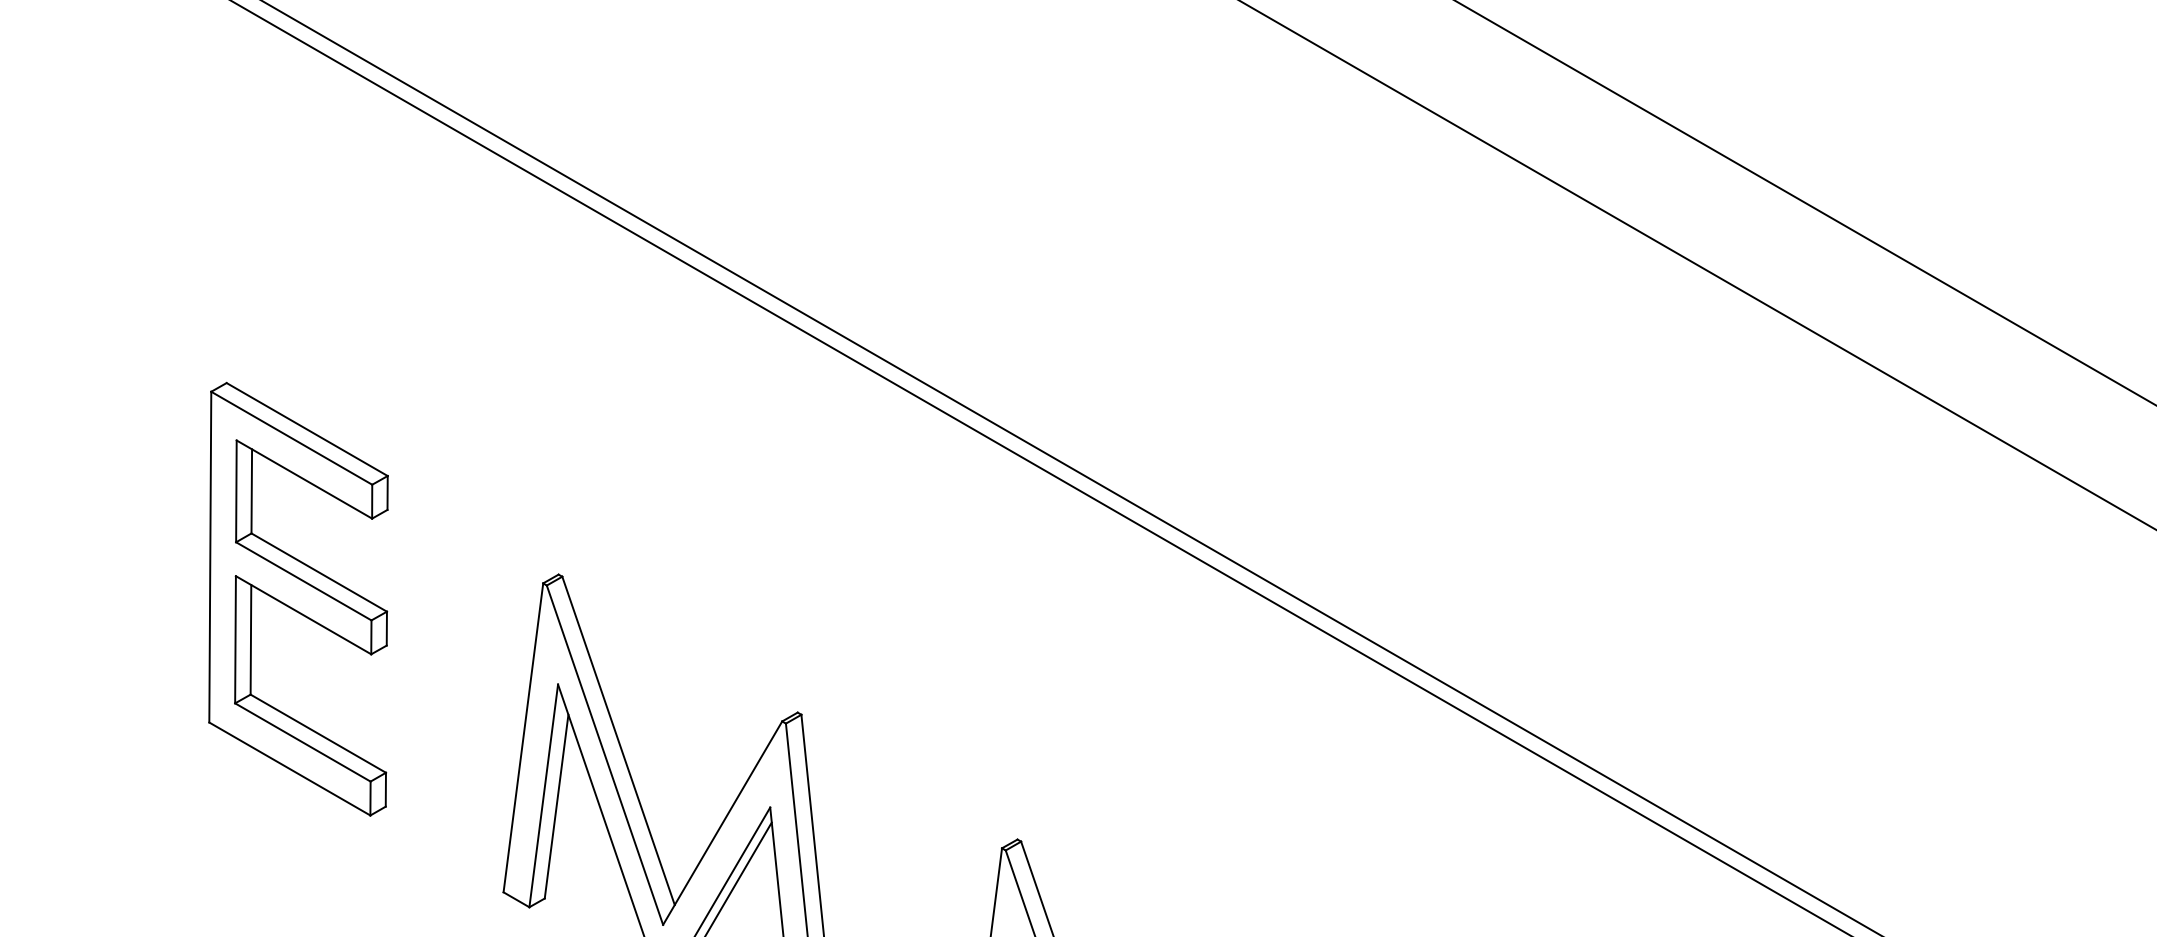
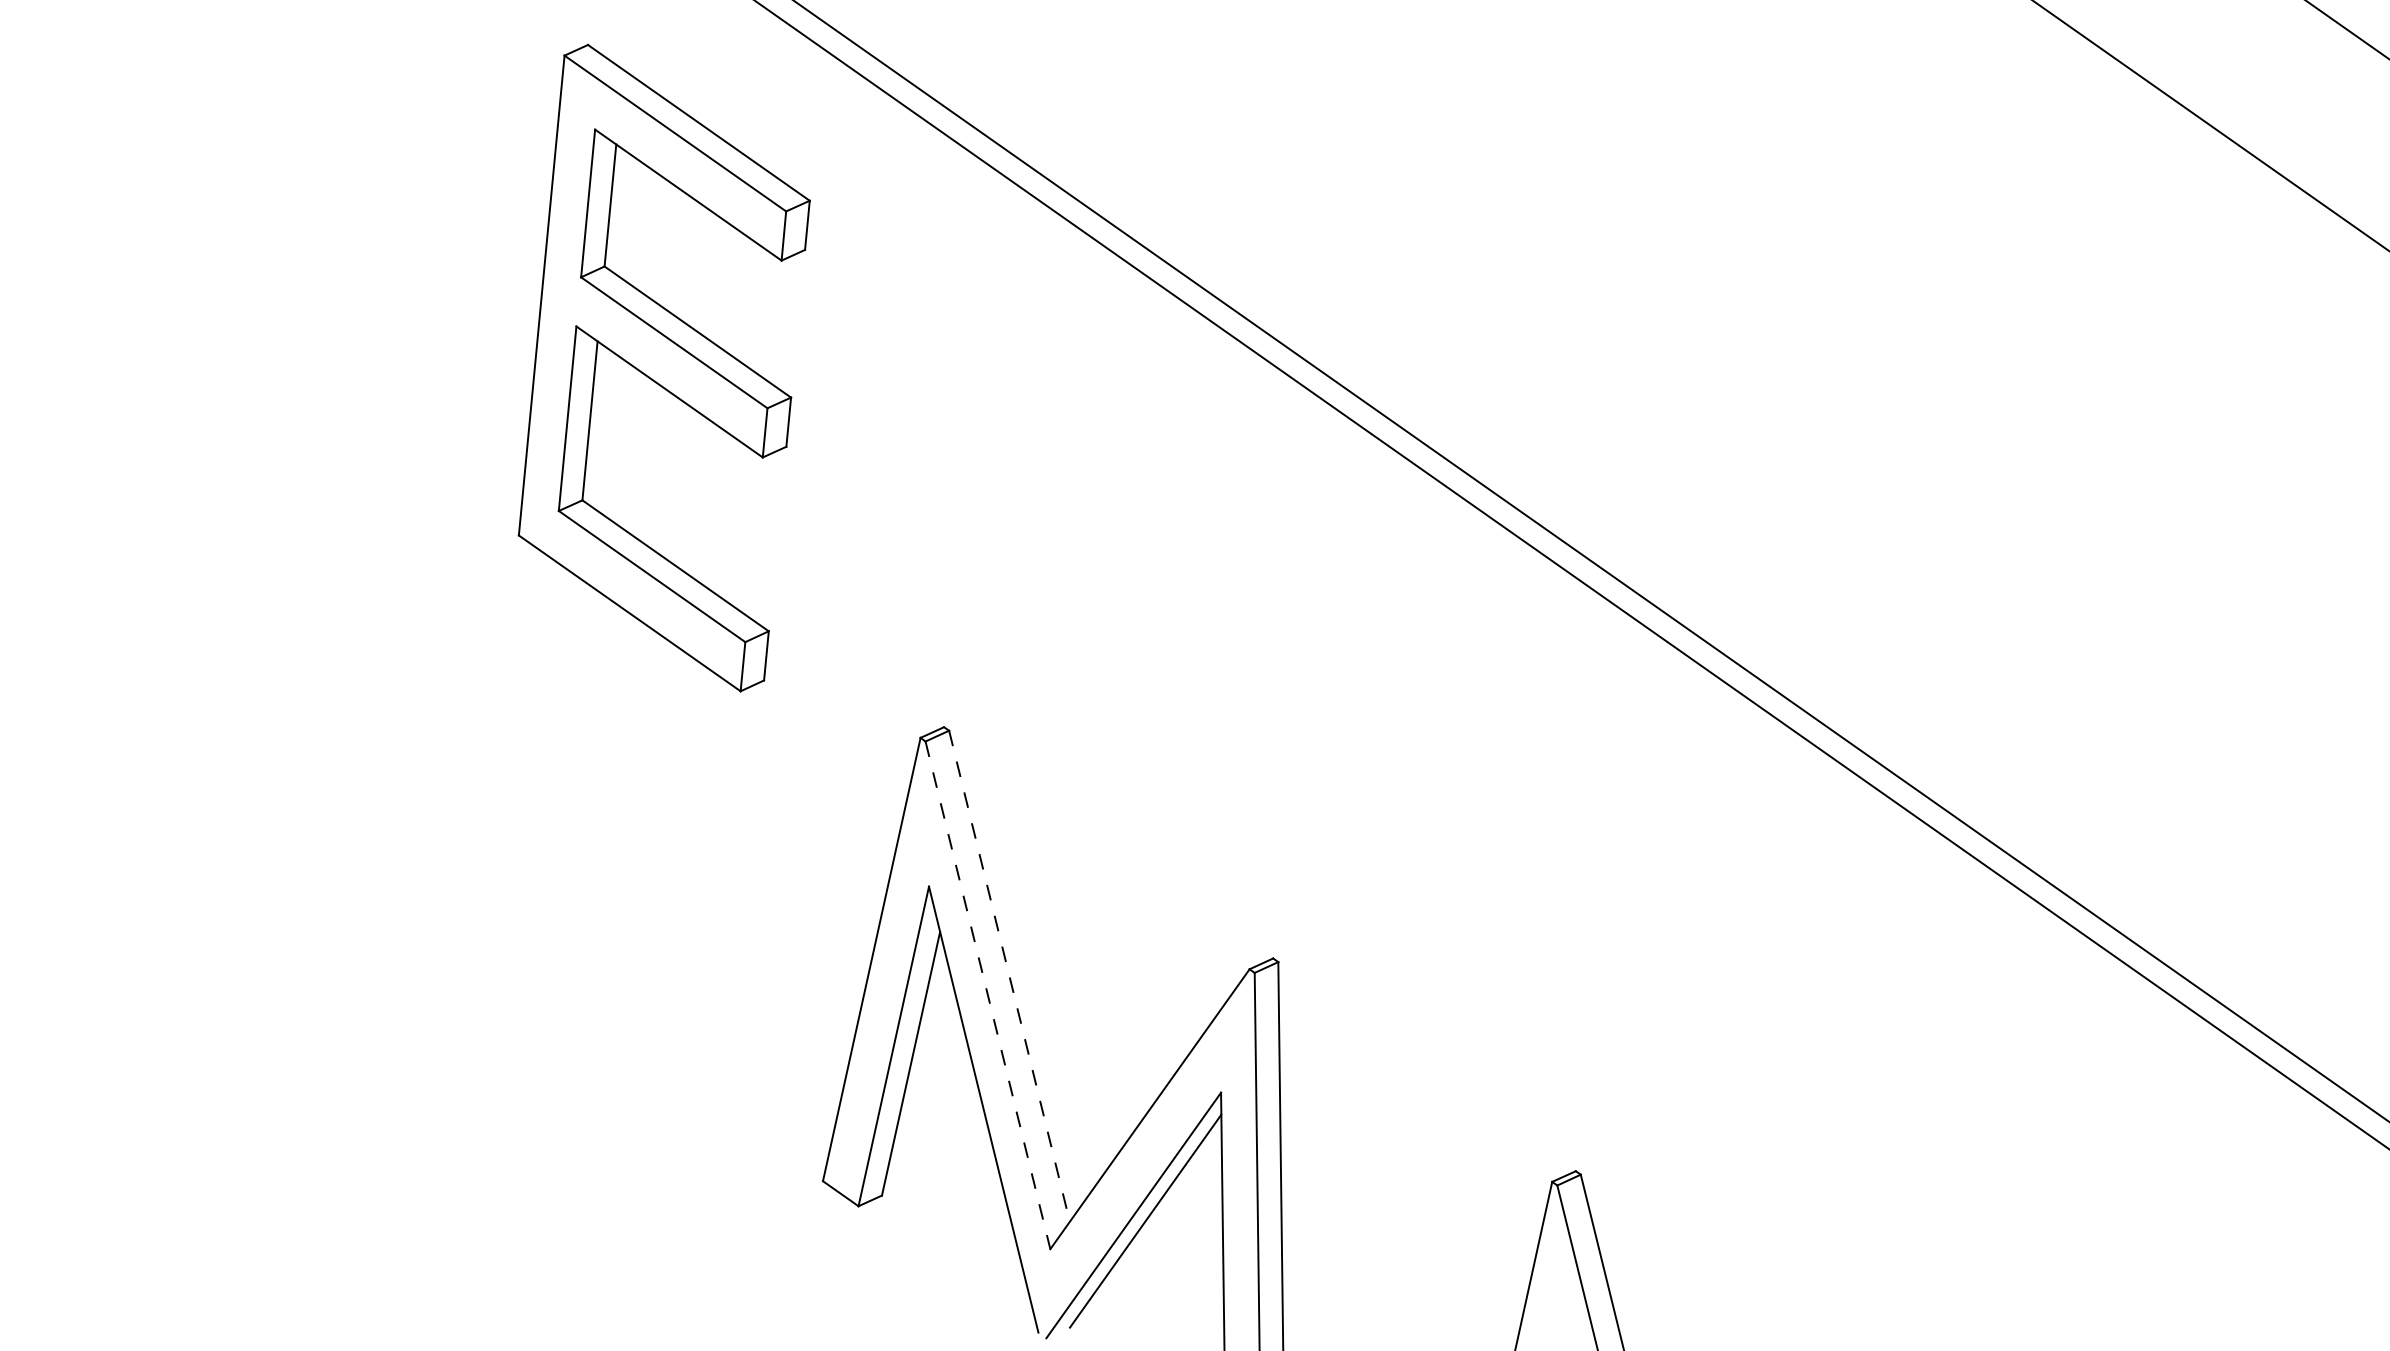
part: (298, 598) -> (664, 367), moved
line: (618, 740) -> (1009, 975), solid -> dashed
line: (605, 755) -> (988, 995), solid -> dashed

